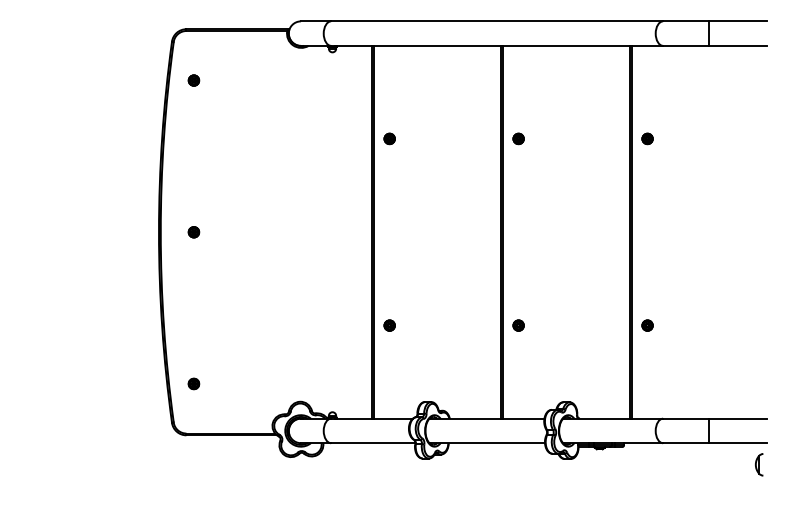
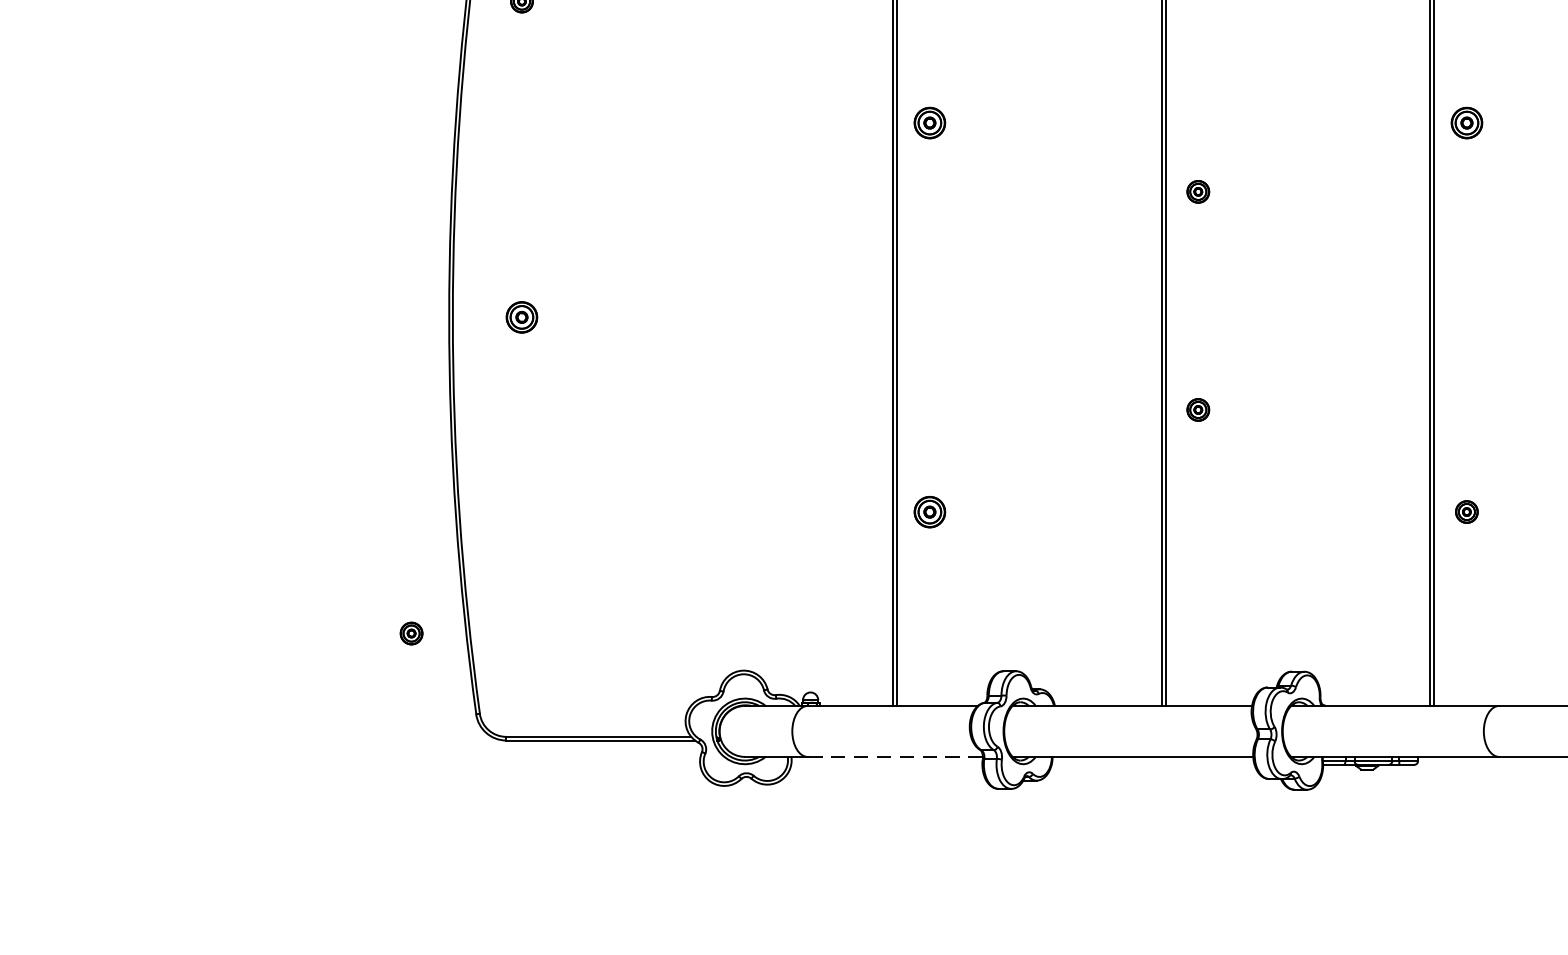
part: (389, 138) -> (929, 122), size x1.4
part: (518, 138) -> (1198, 190), moved
part: (647, 138) -> (1466, 122), size x1.4
part: (193, 232) -> (521, 318), size x1.4
part: (389, 325) -> (929, 511), size x1.4
part: (518, 325) -> (1198, 409), moved
part: (193, 383) -> (410, 632), moved
line: (372, 443) -> (893, 757), solid -> dashed

